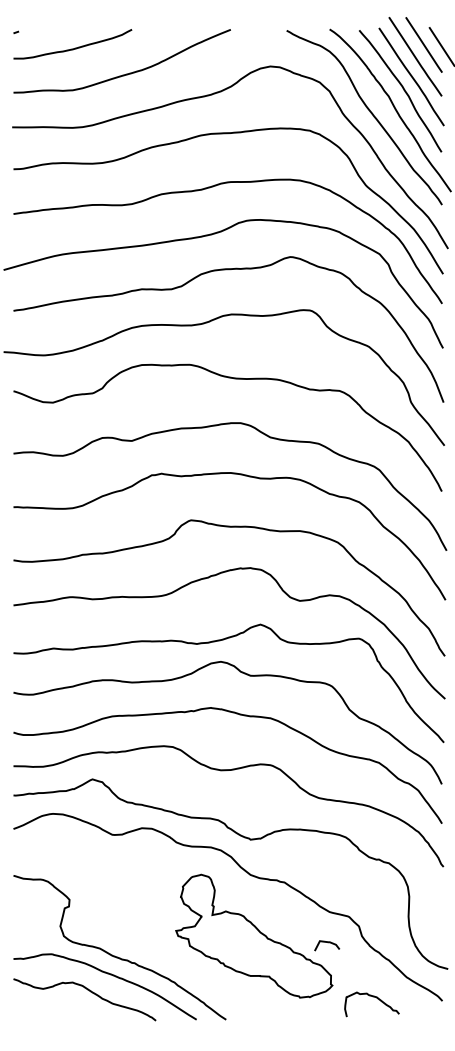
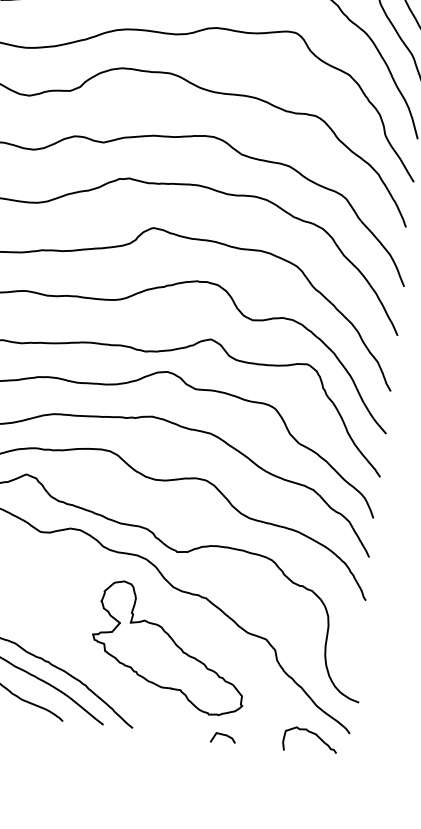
curve: (328, 943) -> (224, 736), moved
curve: (372, 997) -> (311, 733), moved

